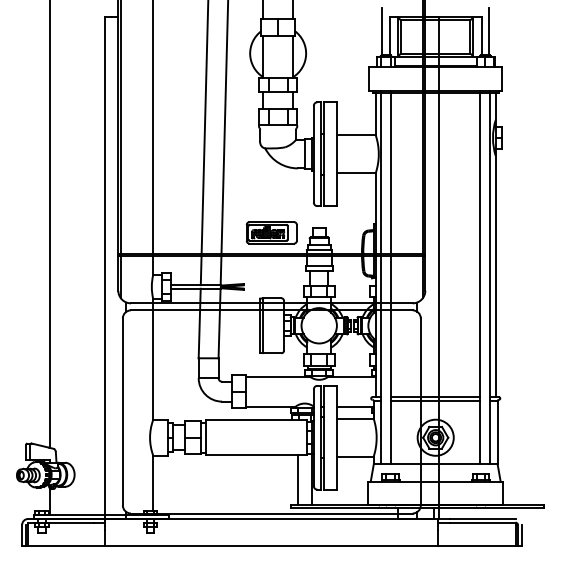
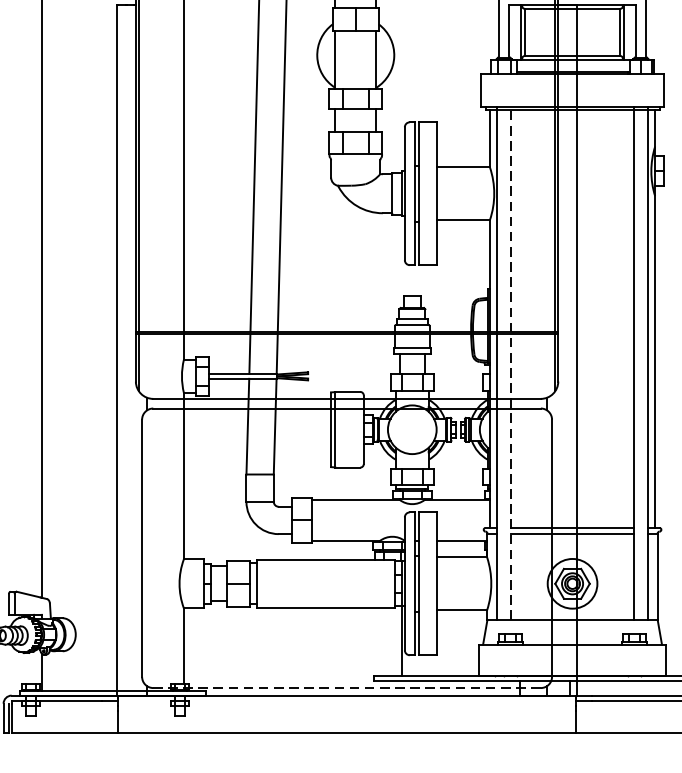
part: (271, 232) -> (346, 301), removed
line: (391, 277) -> (511, 363), solid -> dashed
line: (298, 479) -> (383, 641), removed
line: (271, 513) -> (346, 688), solid -> dashed

